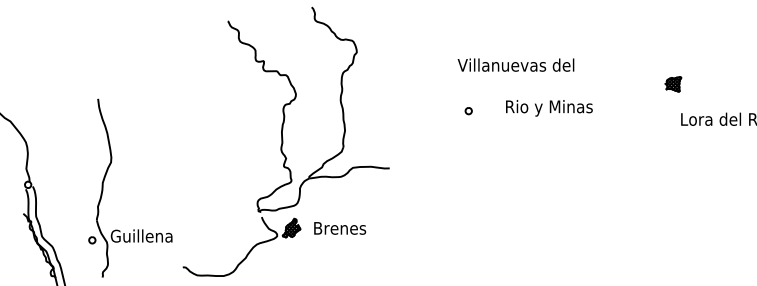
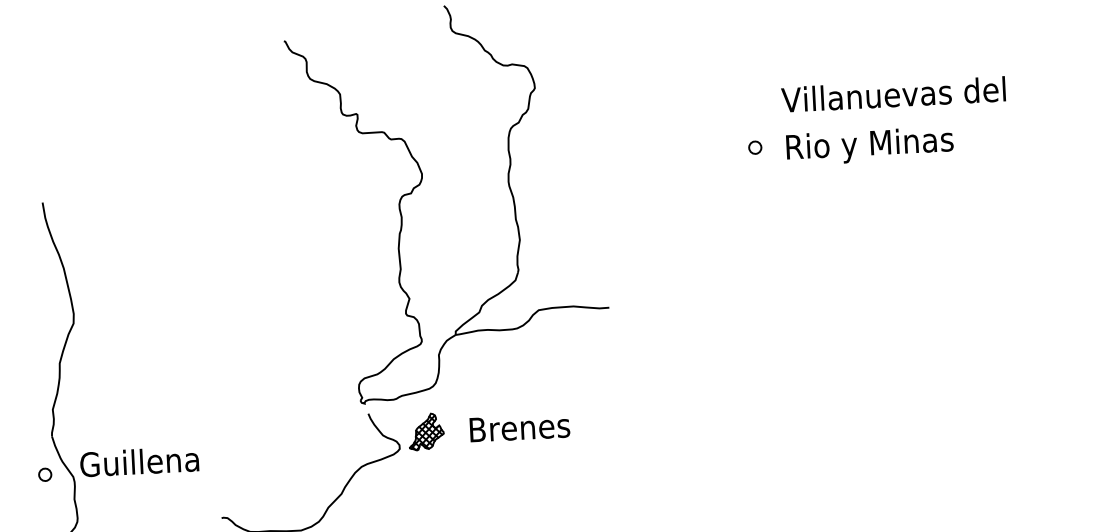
text: (515, 64) -> (892, 93), moved
text: (549, 108) -> (870, 146), moved
part: (468, 111) -> (754, 148), moved

